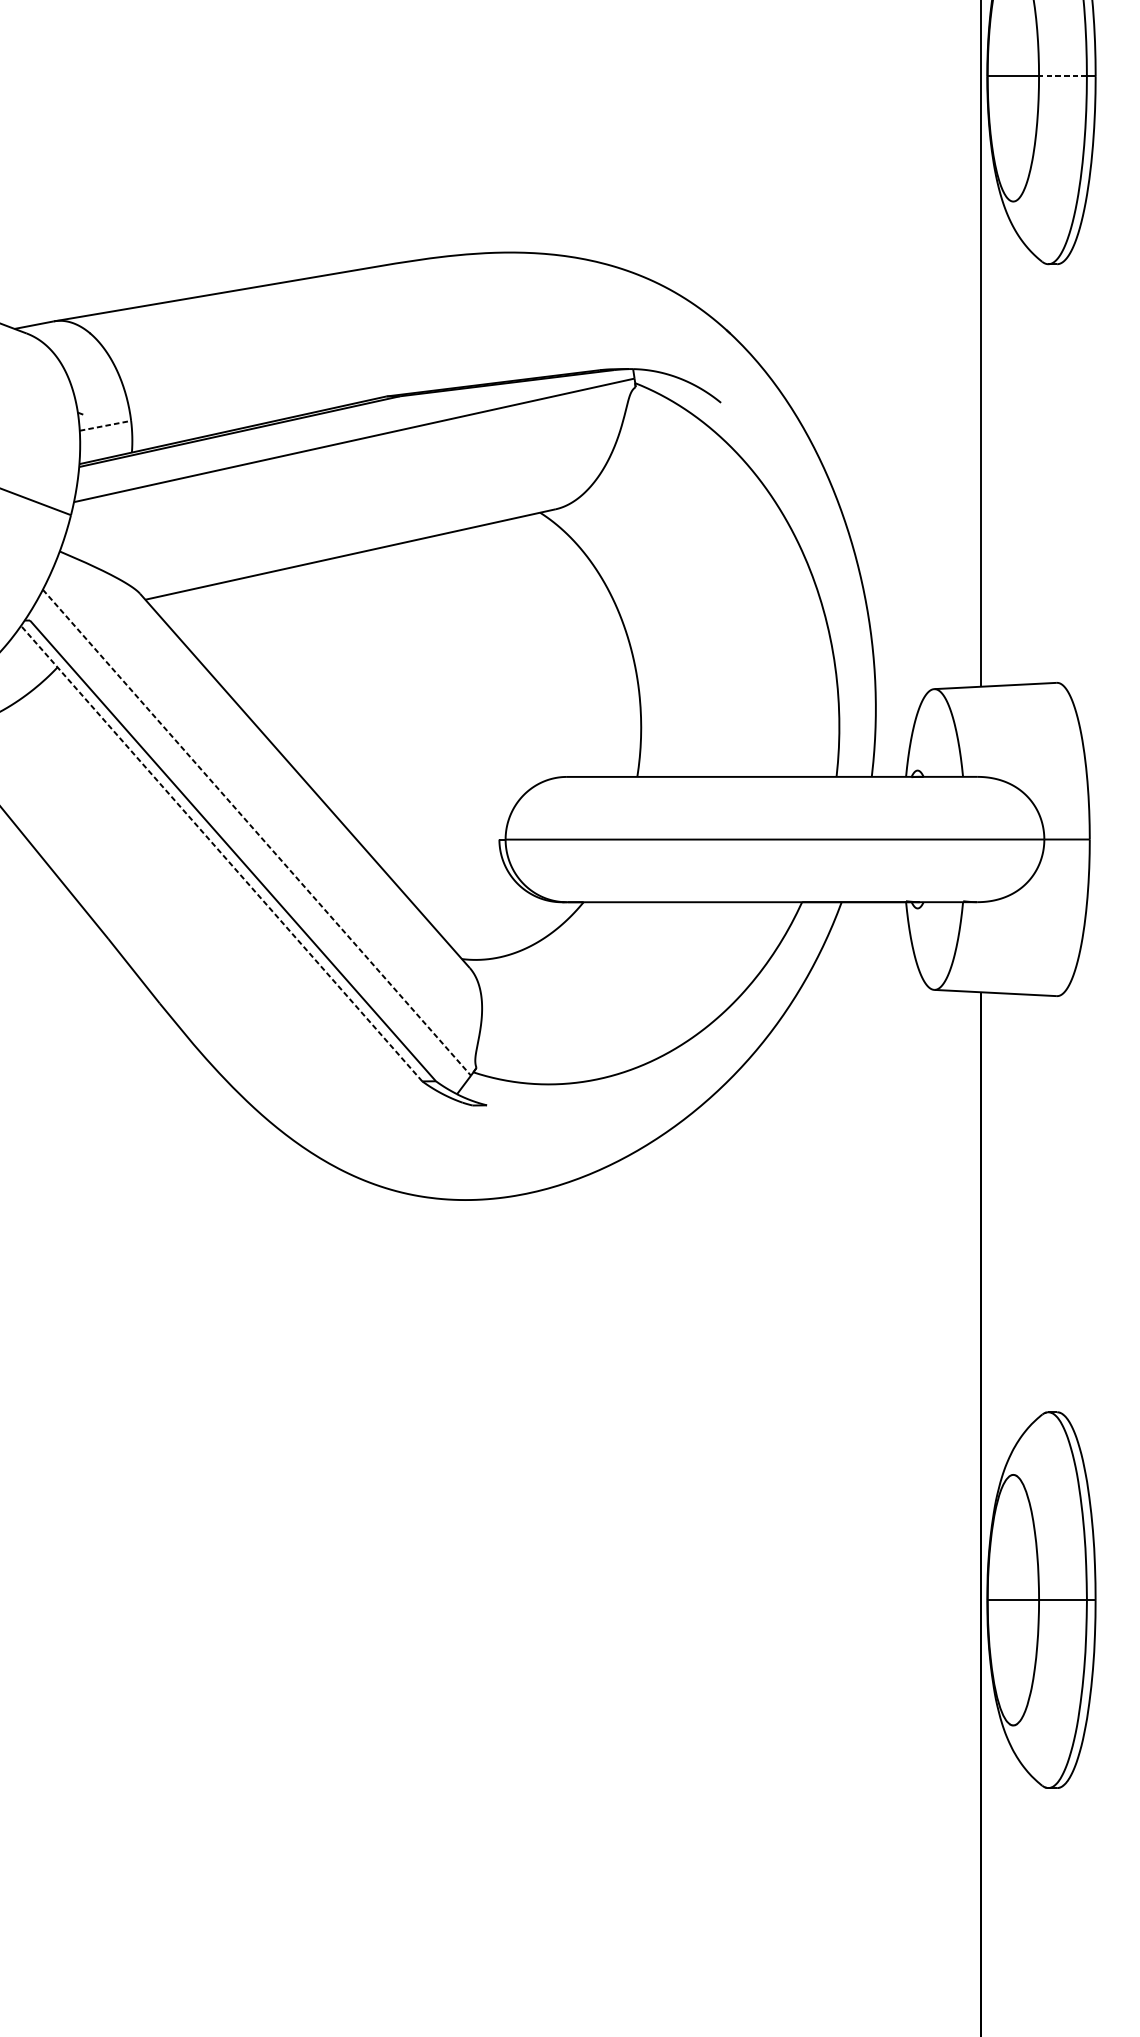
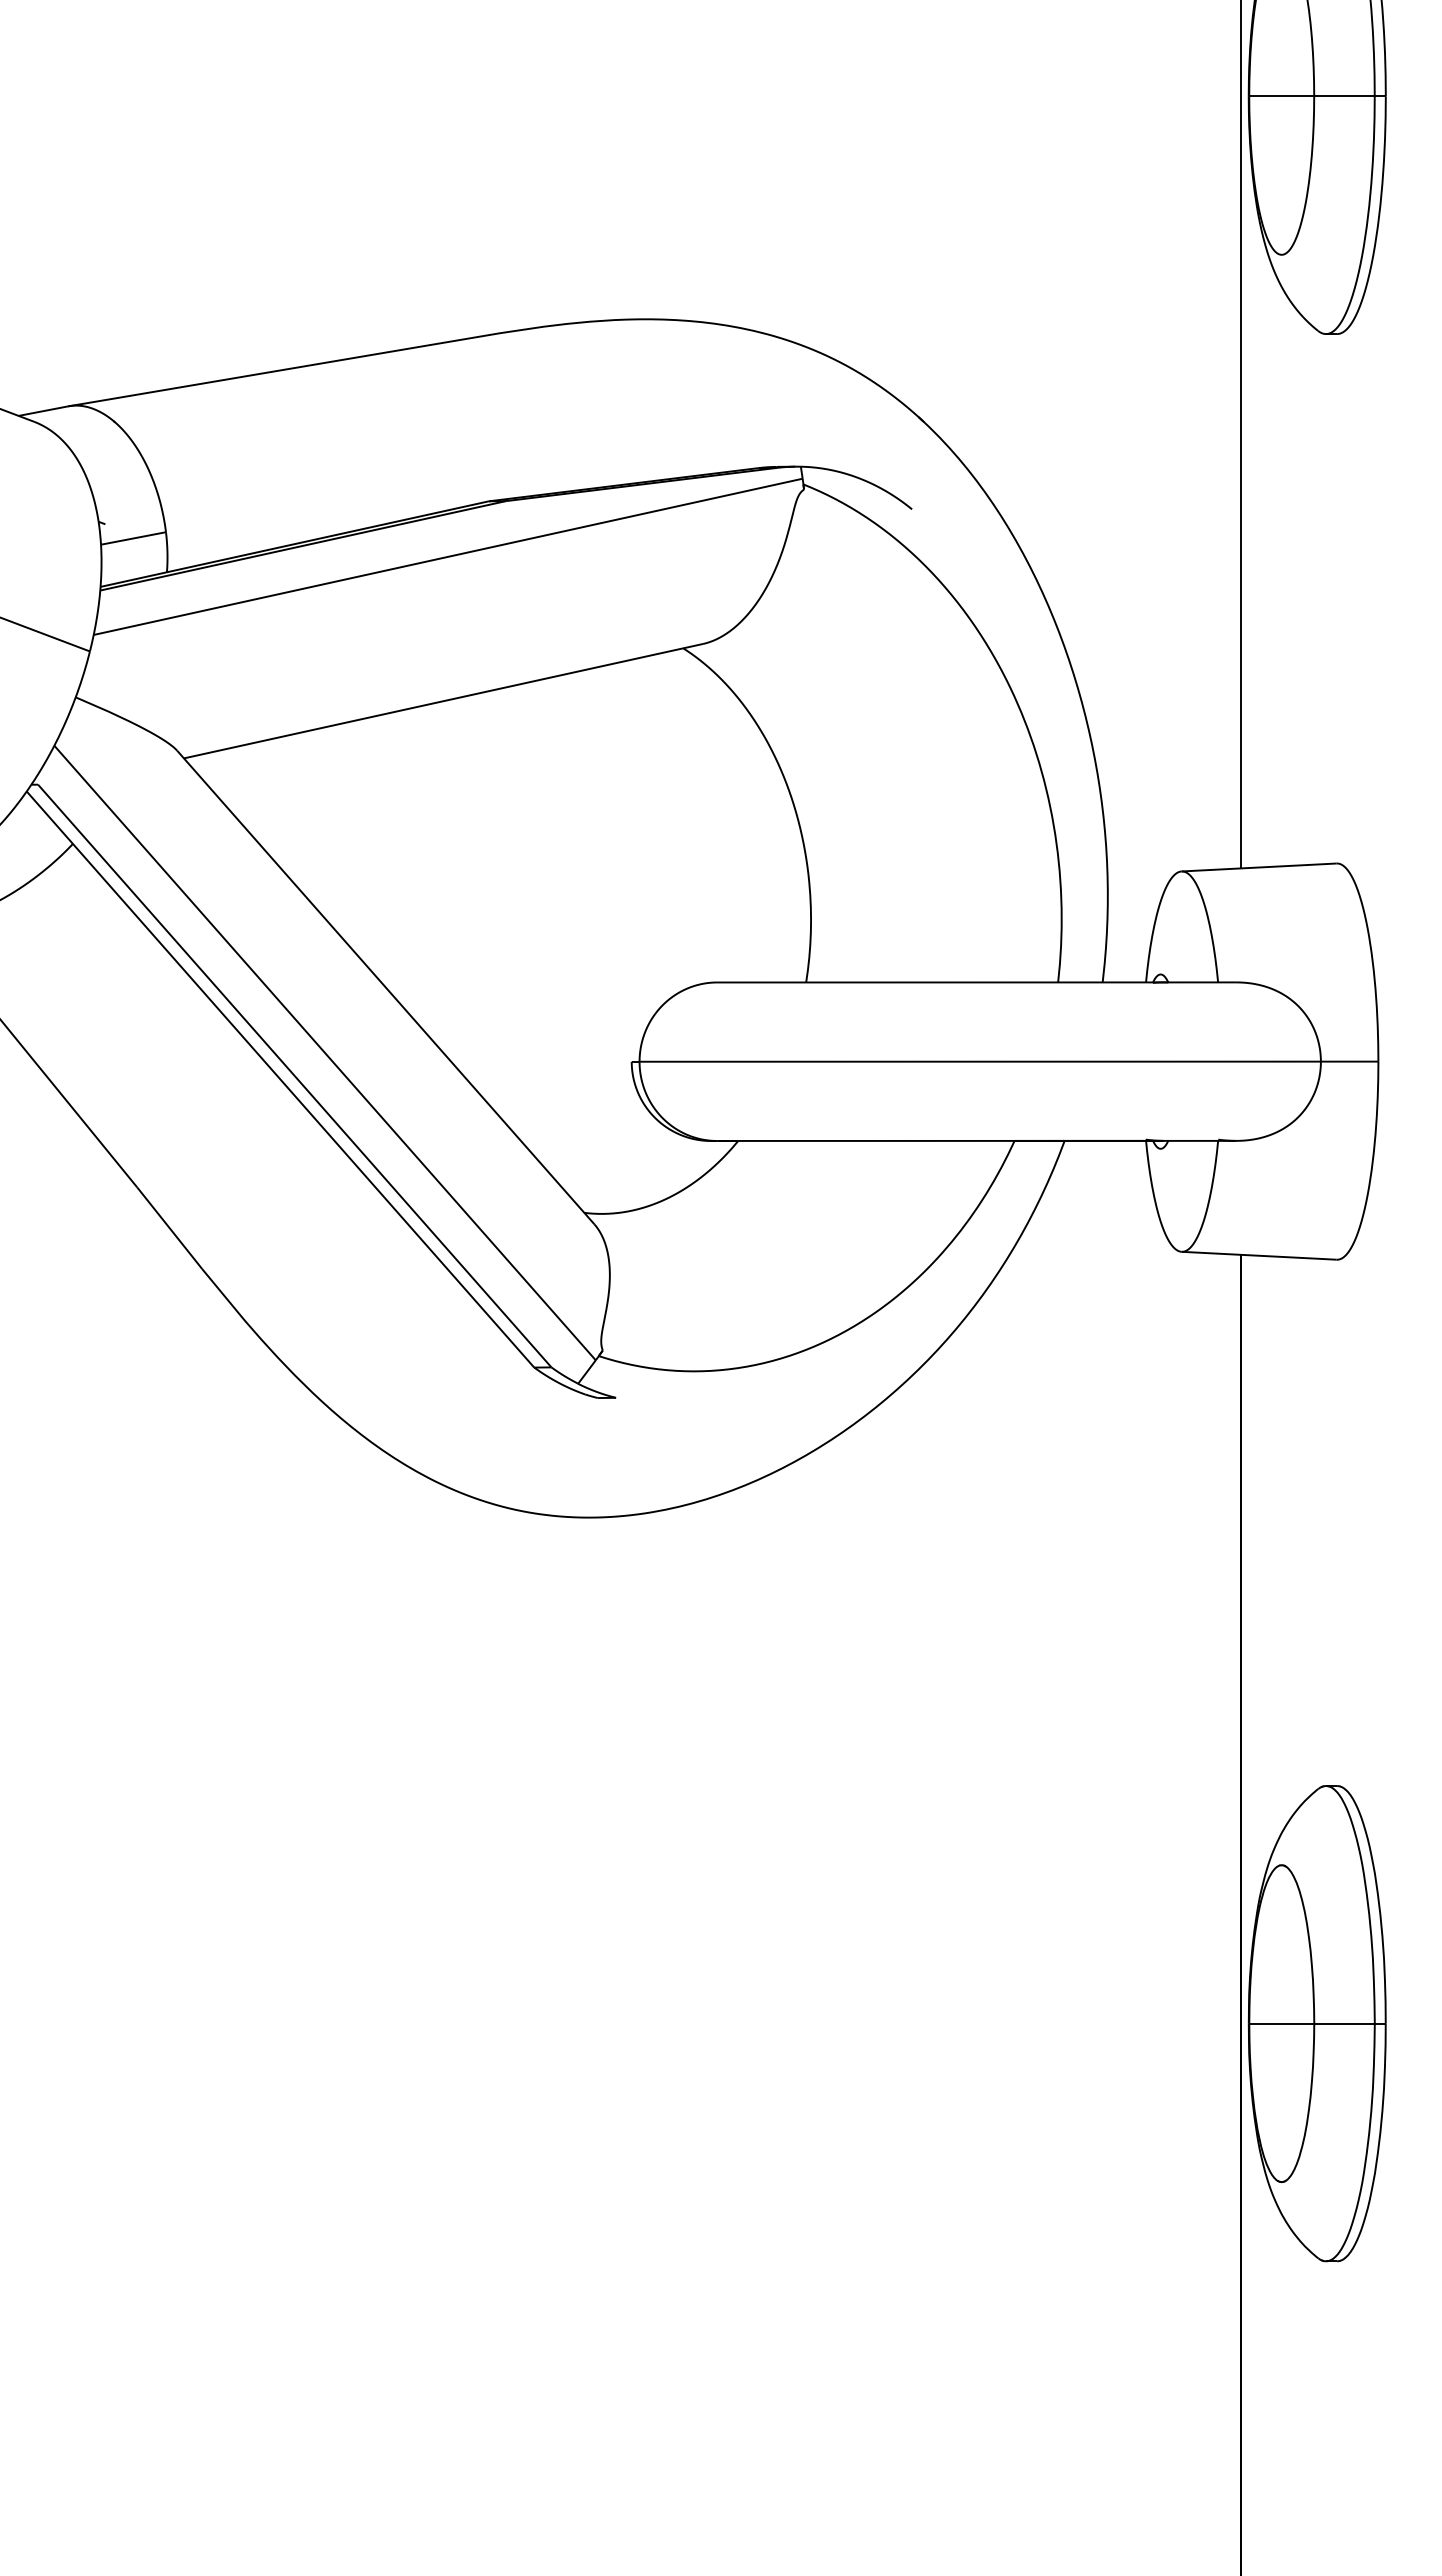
line: (1062, 76) -> (1343, 96), dashed -> solid
line: (106, 425) -> (134, 538), dashed -> solid
line: (257, 833) -> (325, 1053), dashed -> solid
line: (221, 853) -> (280, 1079), dashed -> solid

